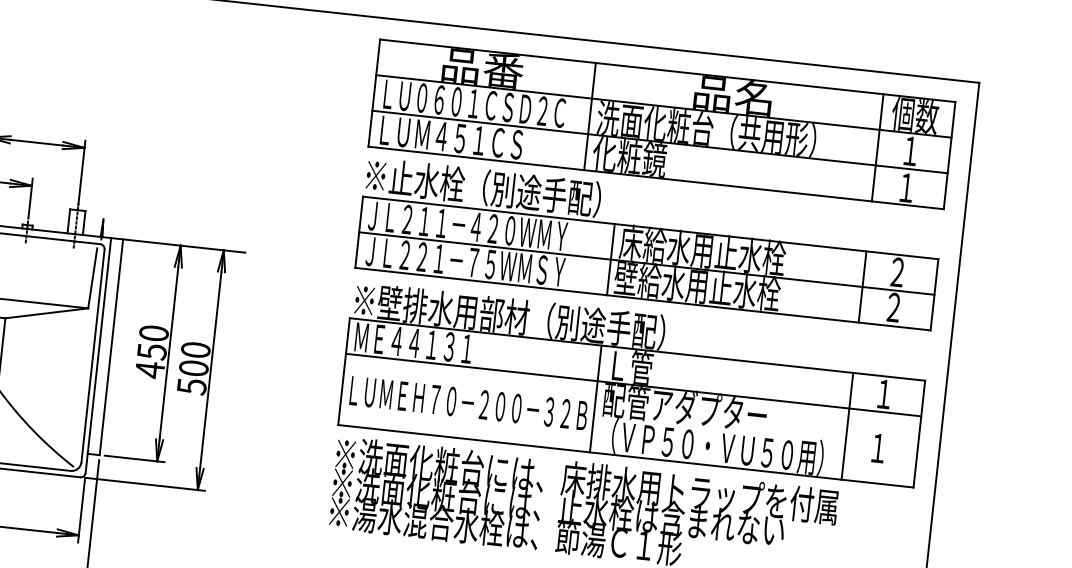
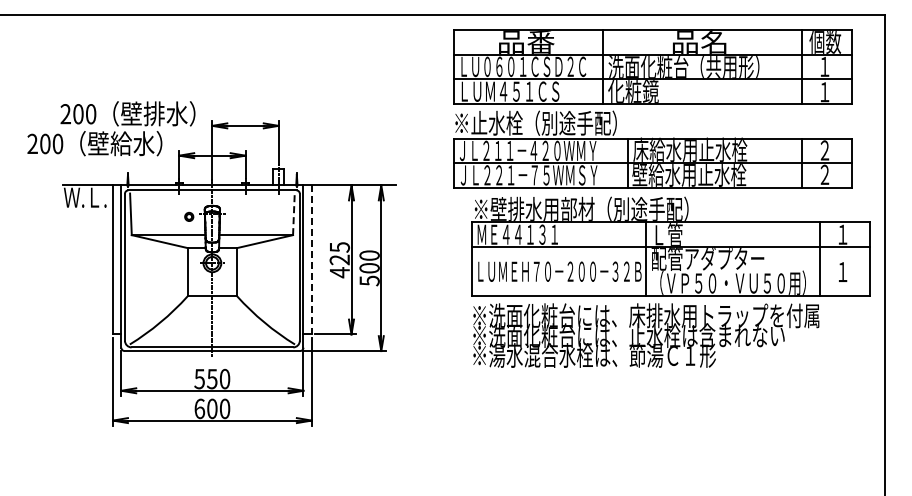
part: (654, 184) -> (652, 108), moved
line: (92, 278) -> (293, 214), solid -> dashed
text: (152, 342) -> (339, 253), 450 -> 425
line: (111, 346) -> (311, 259), solid -> dashed

